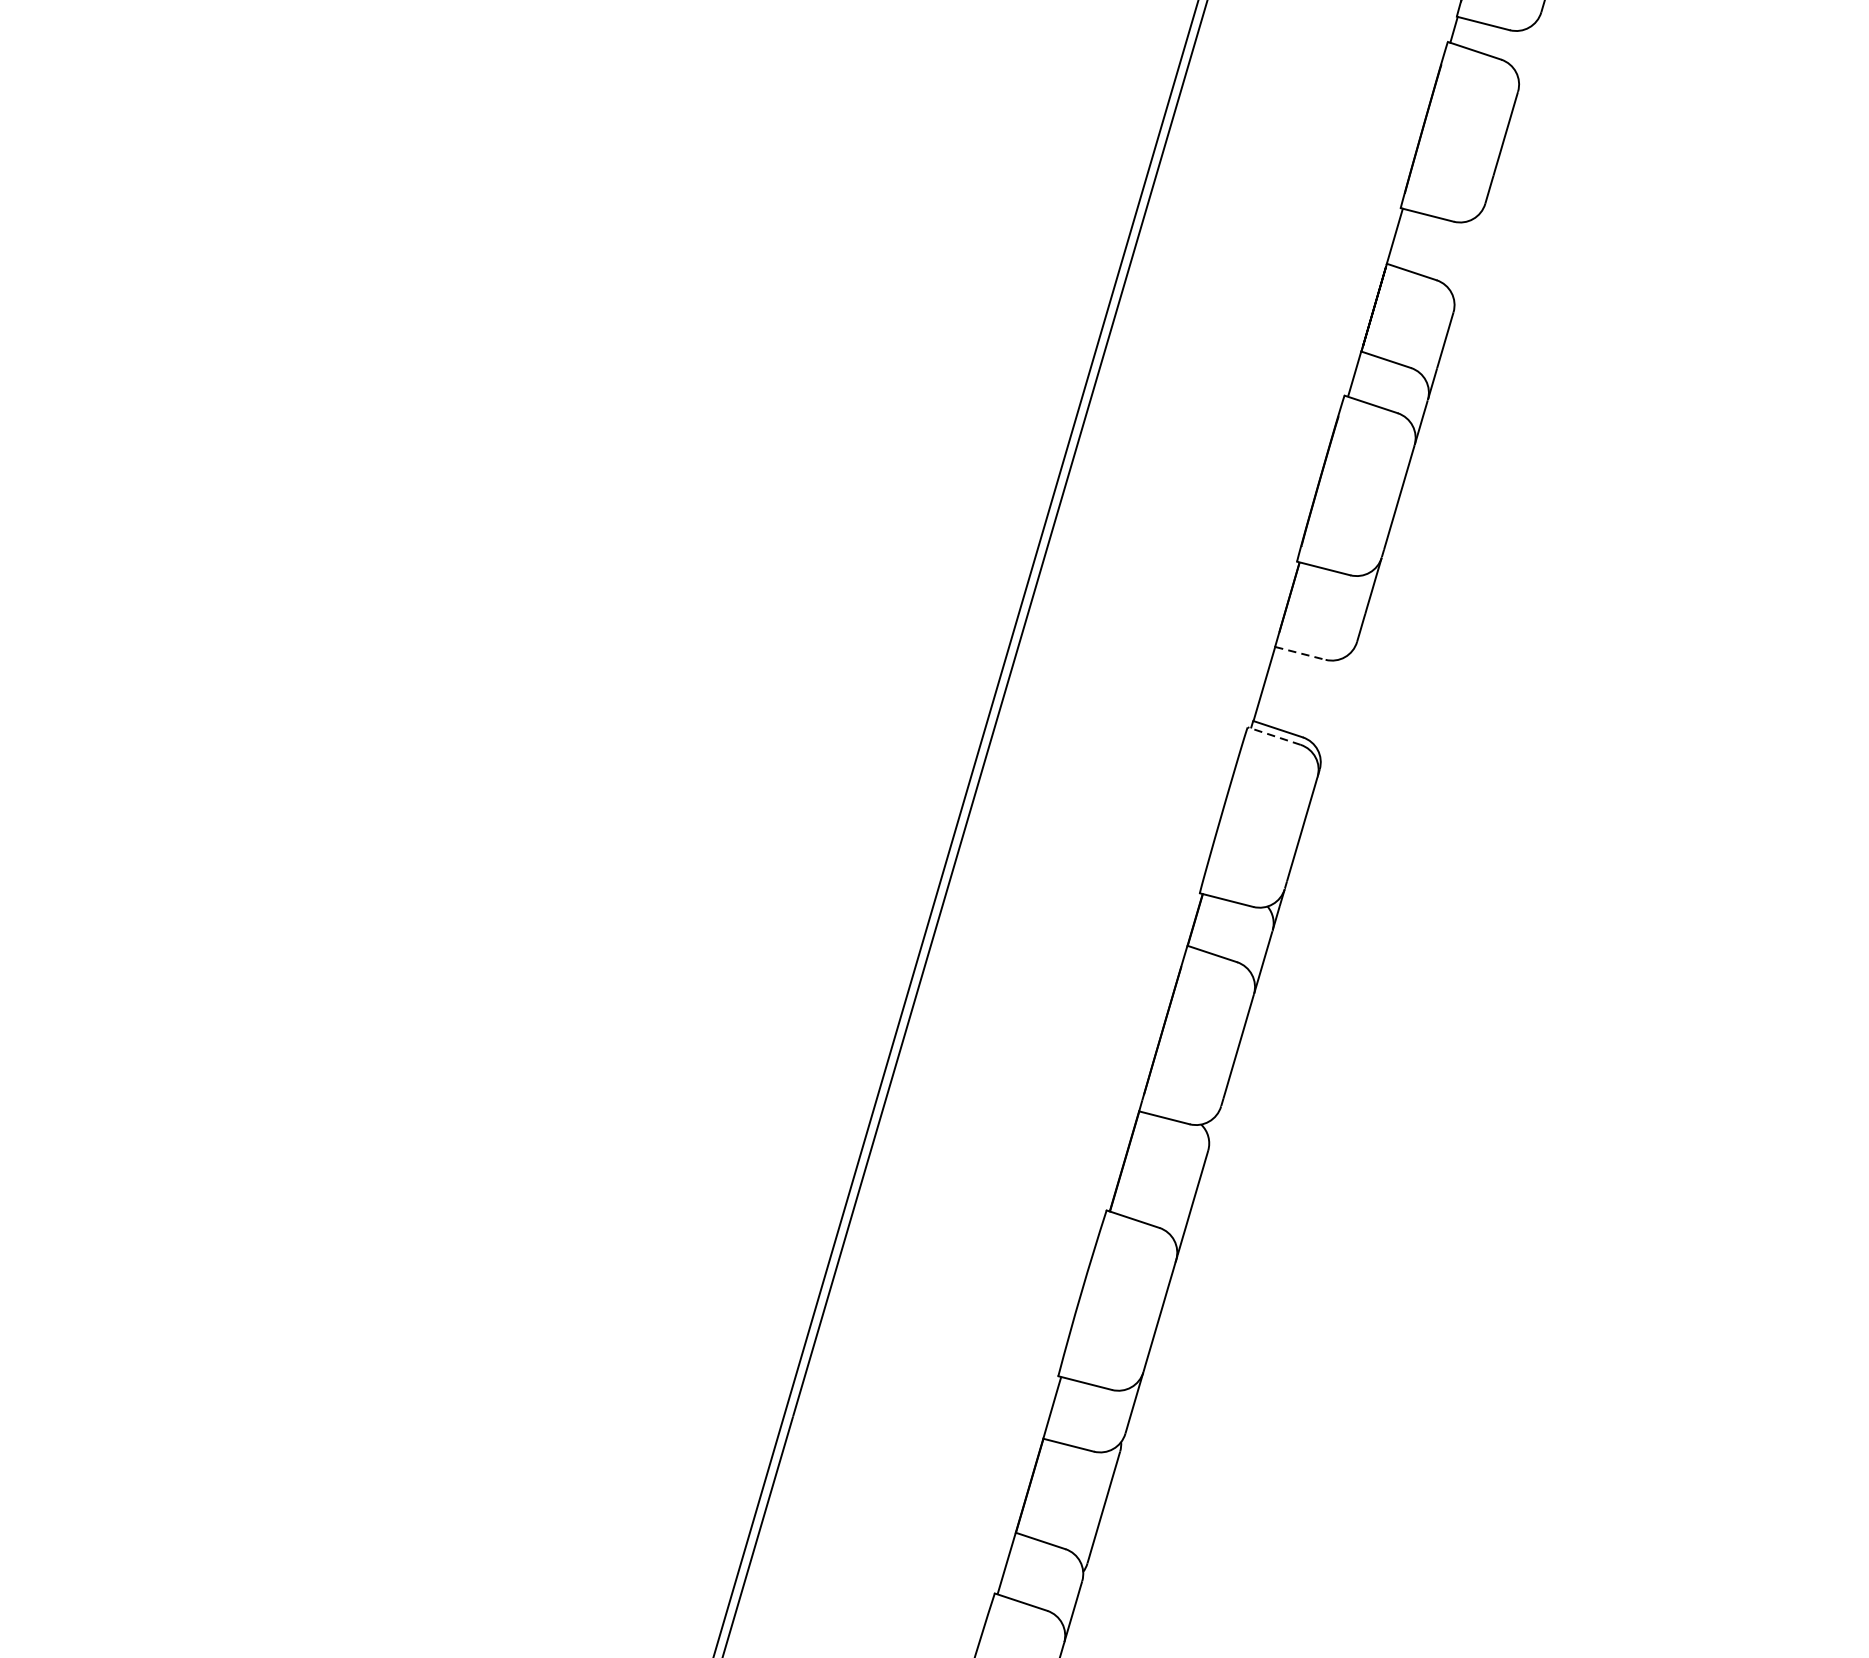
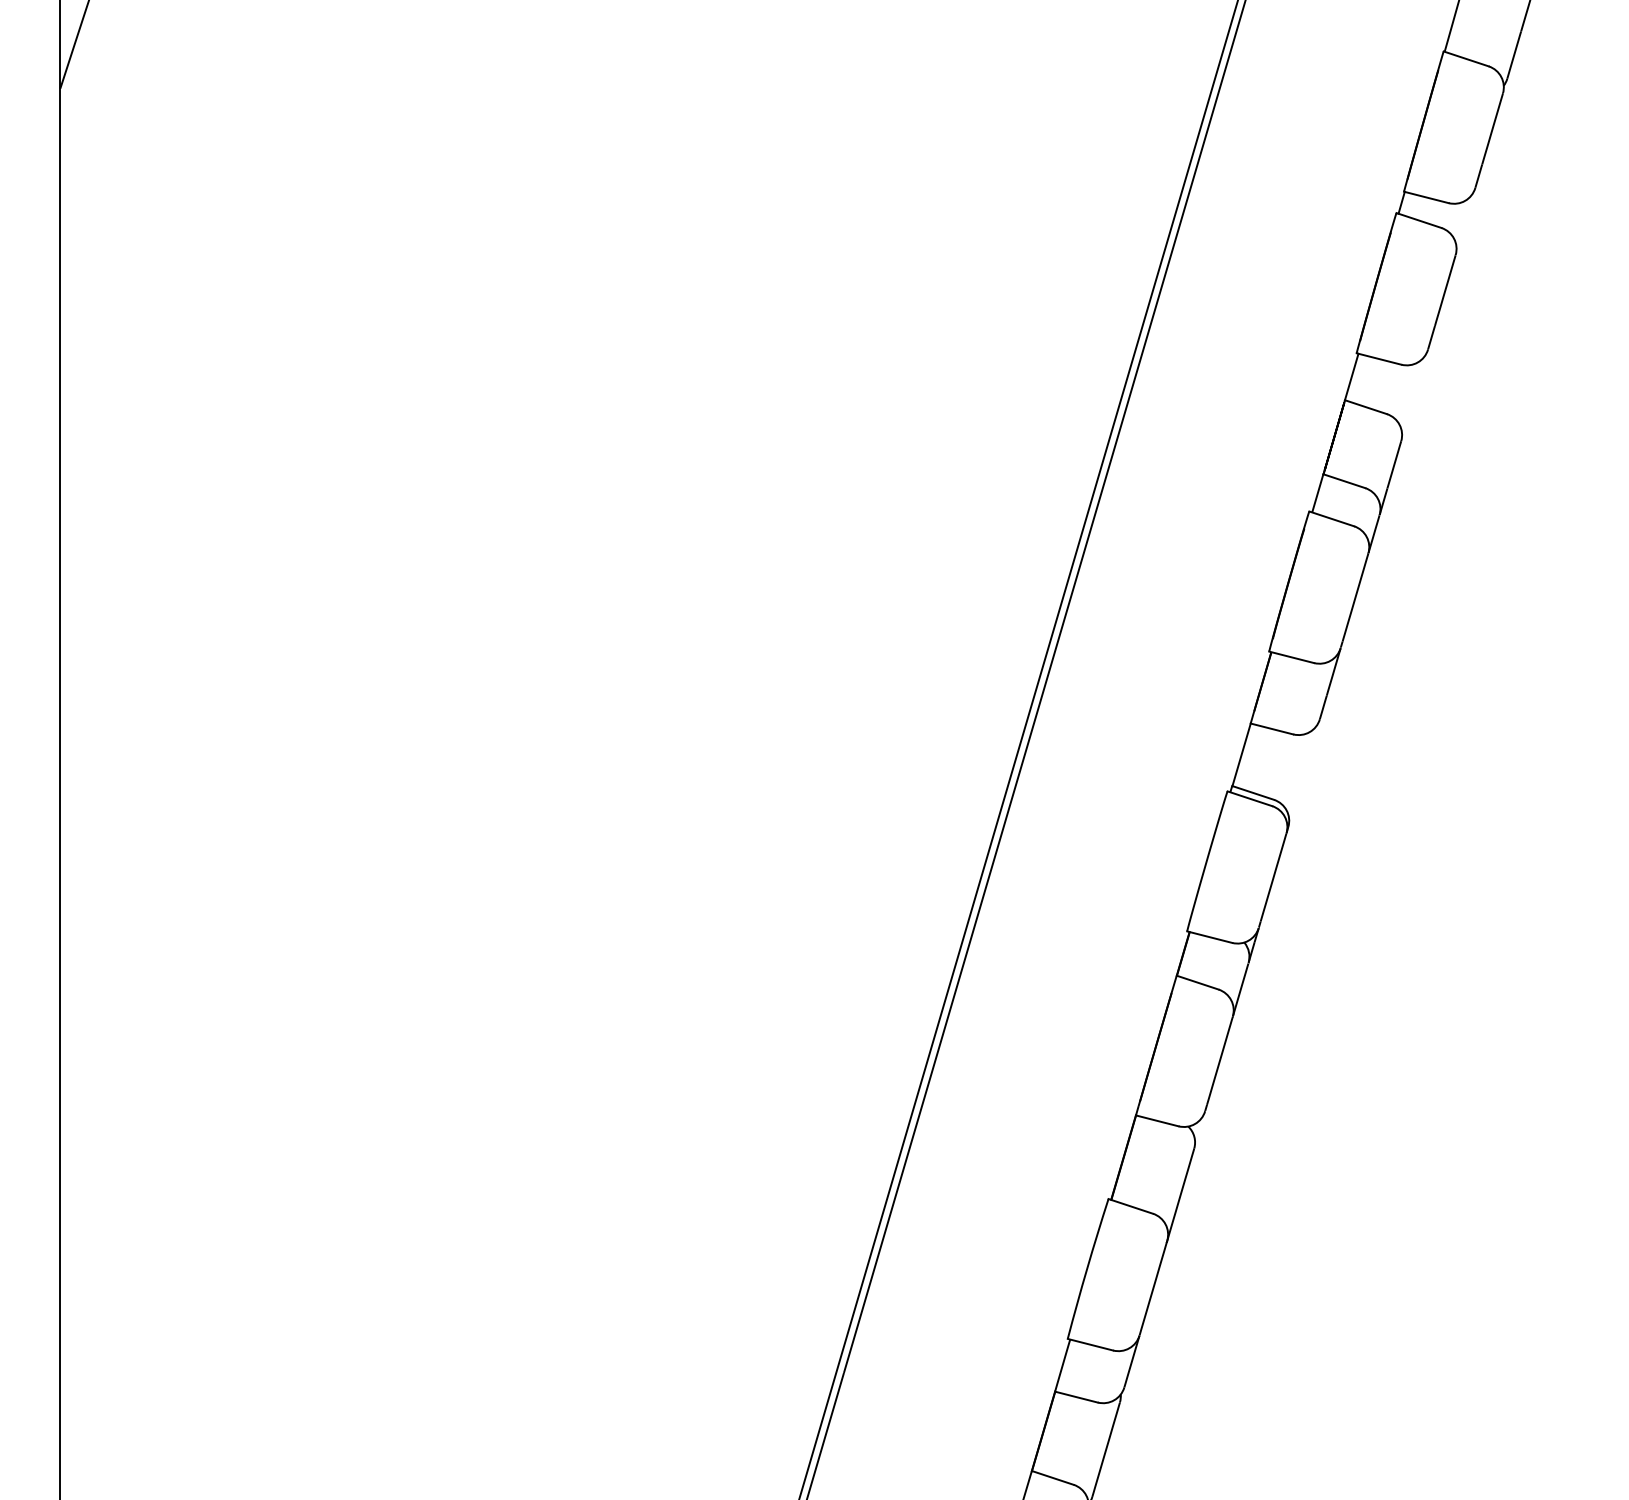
line: (1300, 652) -> (1272, 728), dashed -> solid
line: (1273, 735) -> (1249, 798), dashed -> solid

